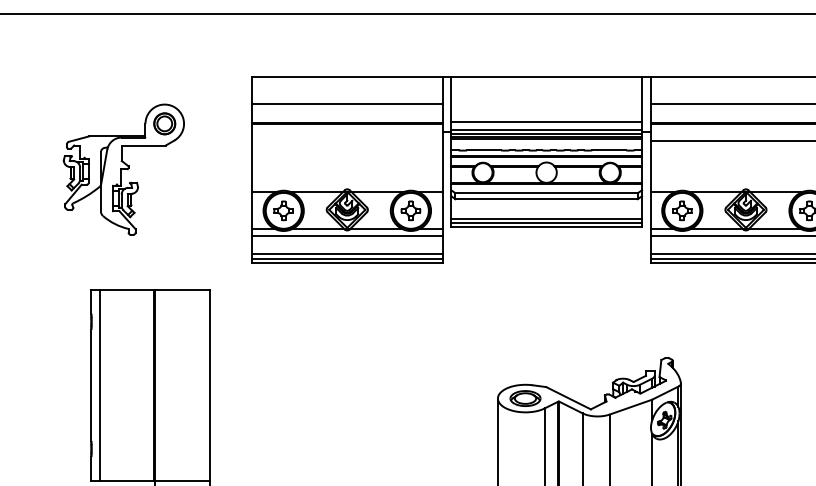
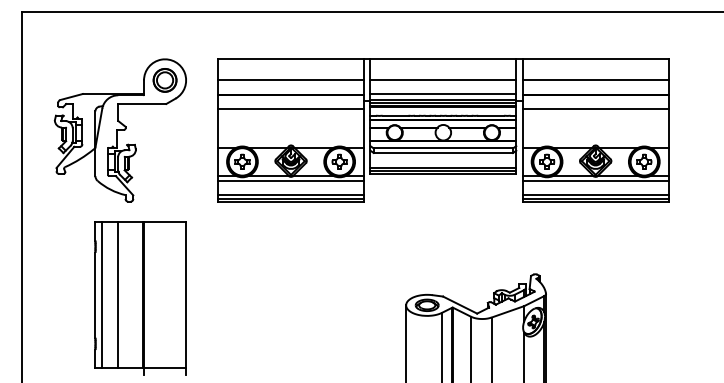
line: (546, 104) -> (443, 80), added
line: (346, 140) -> (290, 108), added
part: (122, 169) -> (119, 130), size x1.43
line: (121, 385) -> (118, 295), added

